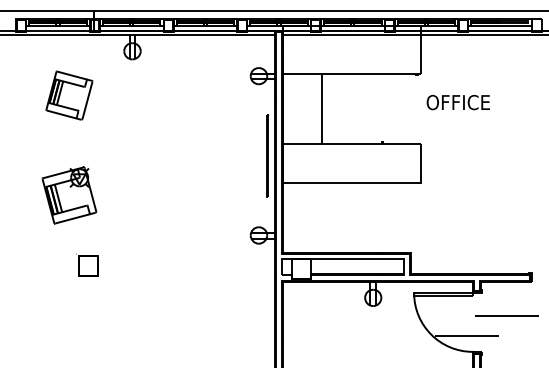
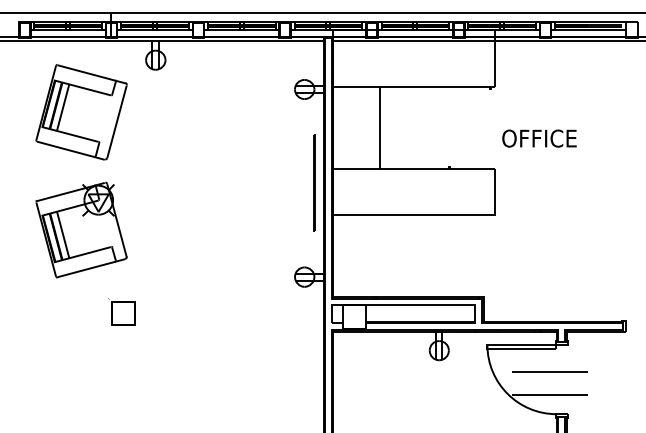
part: (69, 95) -> (81, 112), size x1.67
text: (458, 102) -> (539, 138), moved
part: (69, 195) -> (81, 229), size x1.43
part: (87, 264) -> (121, 311), moved
line: (506, 315) -> (549, 371), moved

